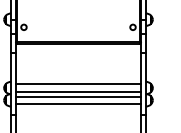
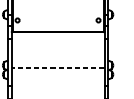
line: (78, 84) -> (58, 62), removed
line: (78, 91) -> (58, 68), solid -> dashed
line: (78, 96) -> (58, 71), removed
line: (78, 104) -> (58, 77), removed

